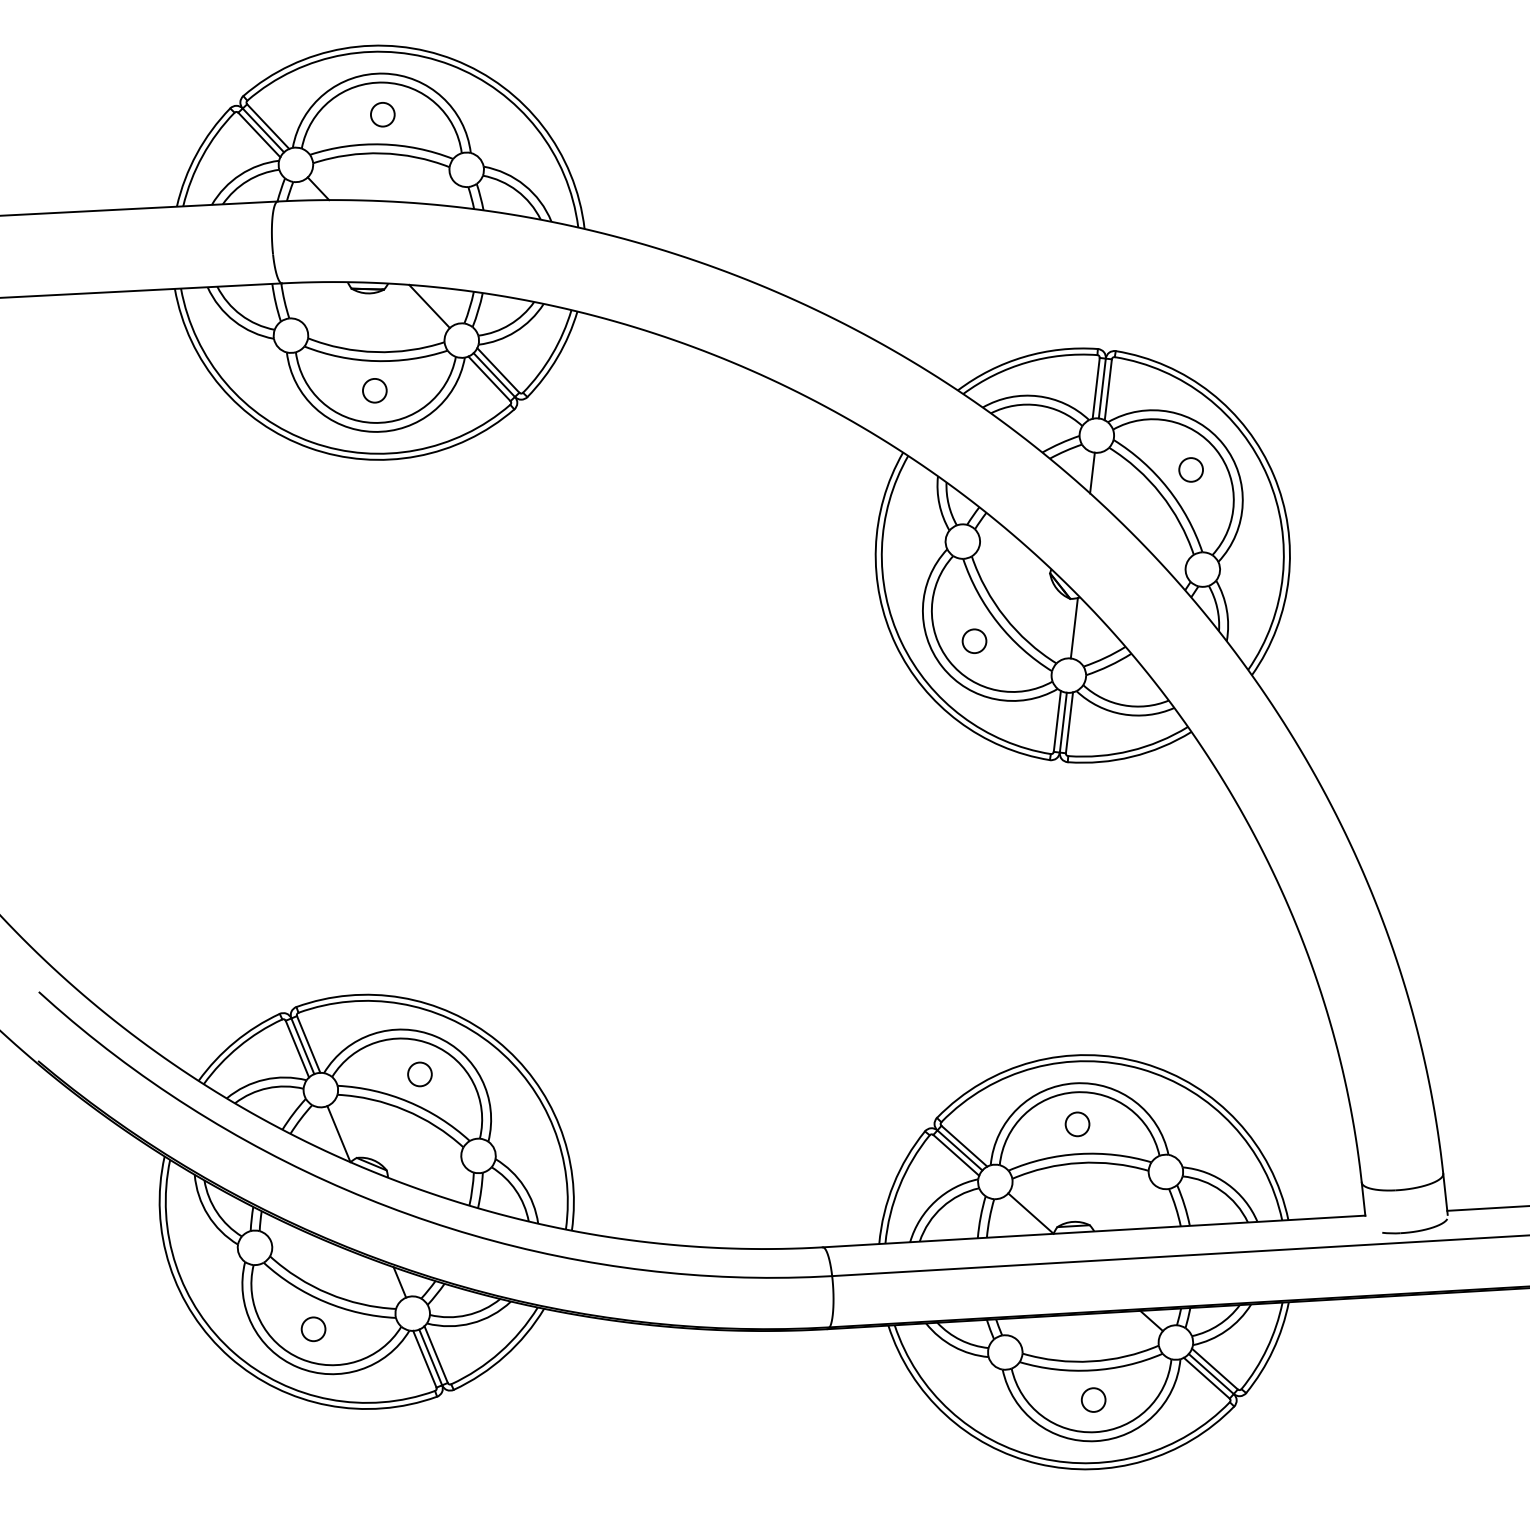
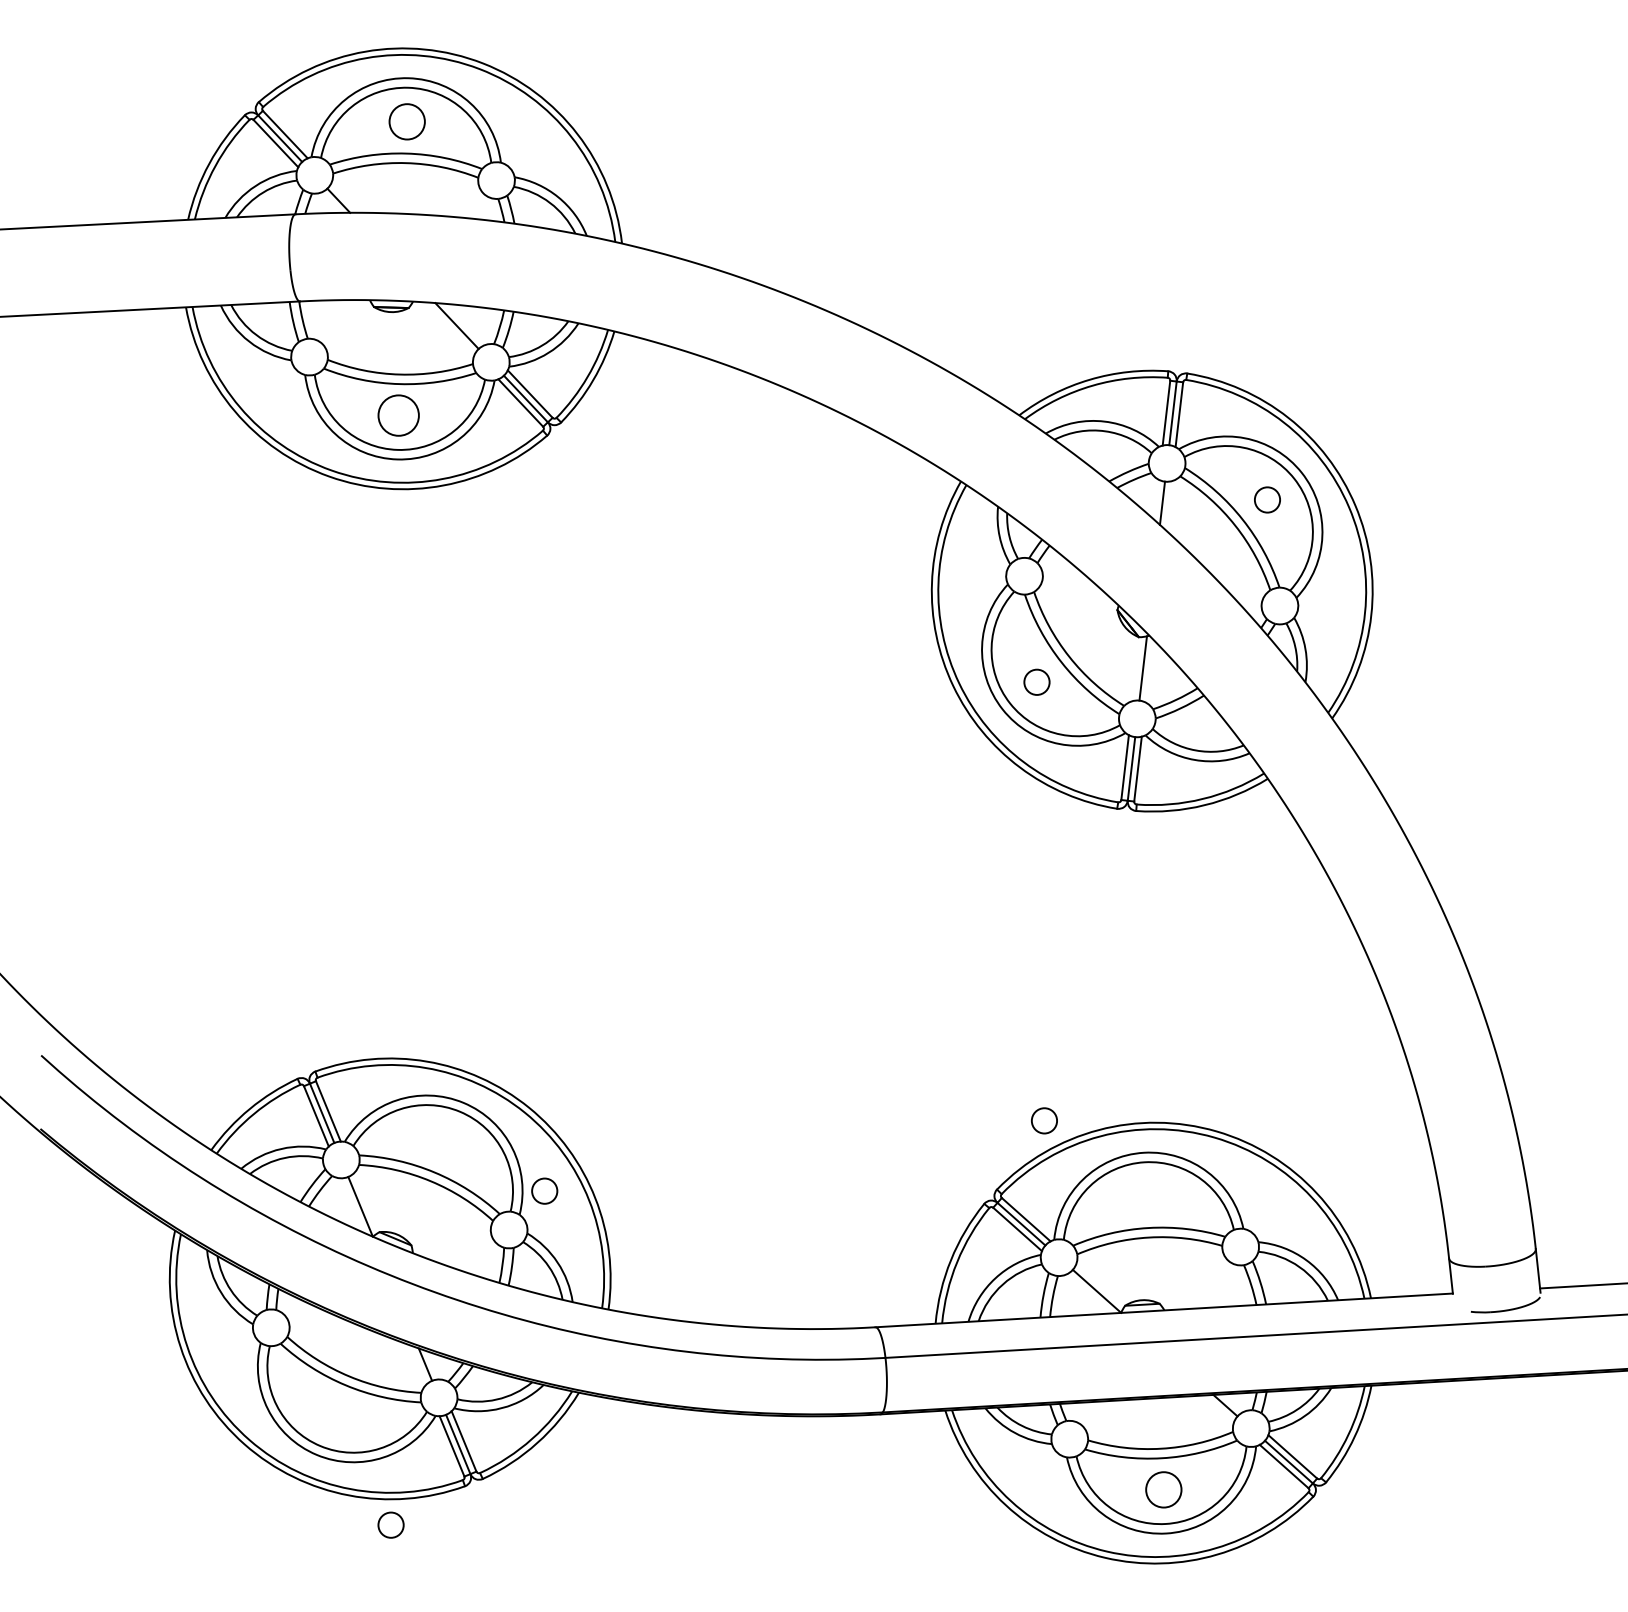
circle: (382, 114) -> (406, 121), size x1.4
circle: (374, 390) -> (398, 415), size x1.6
circle: (419, 1074) -> (544, 1191), moved
circle: (1077, 1124) -> (1044, 1121), moved
circle: (313, 1329) -> (390, 1525), moved
circle: (1093, 1399) -> (1163, 1489), size x1.4

